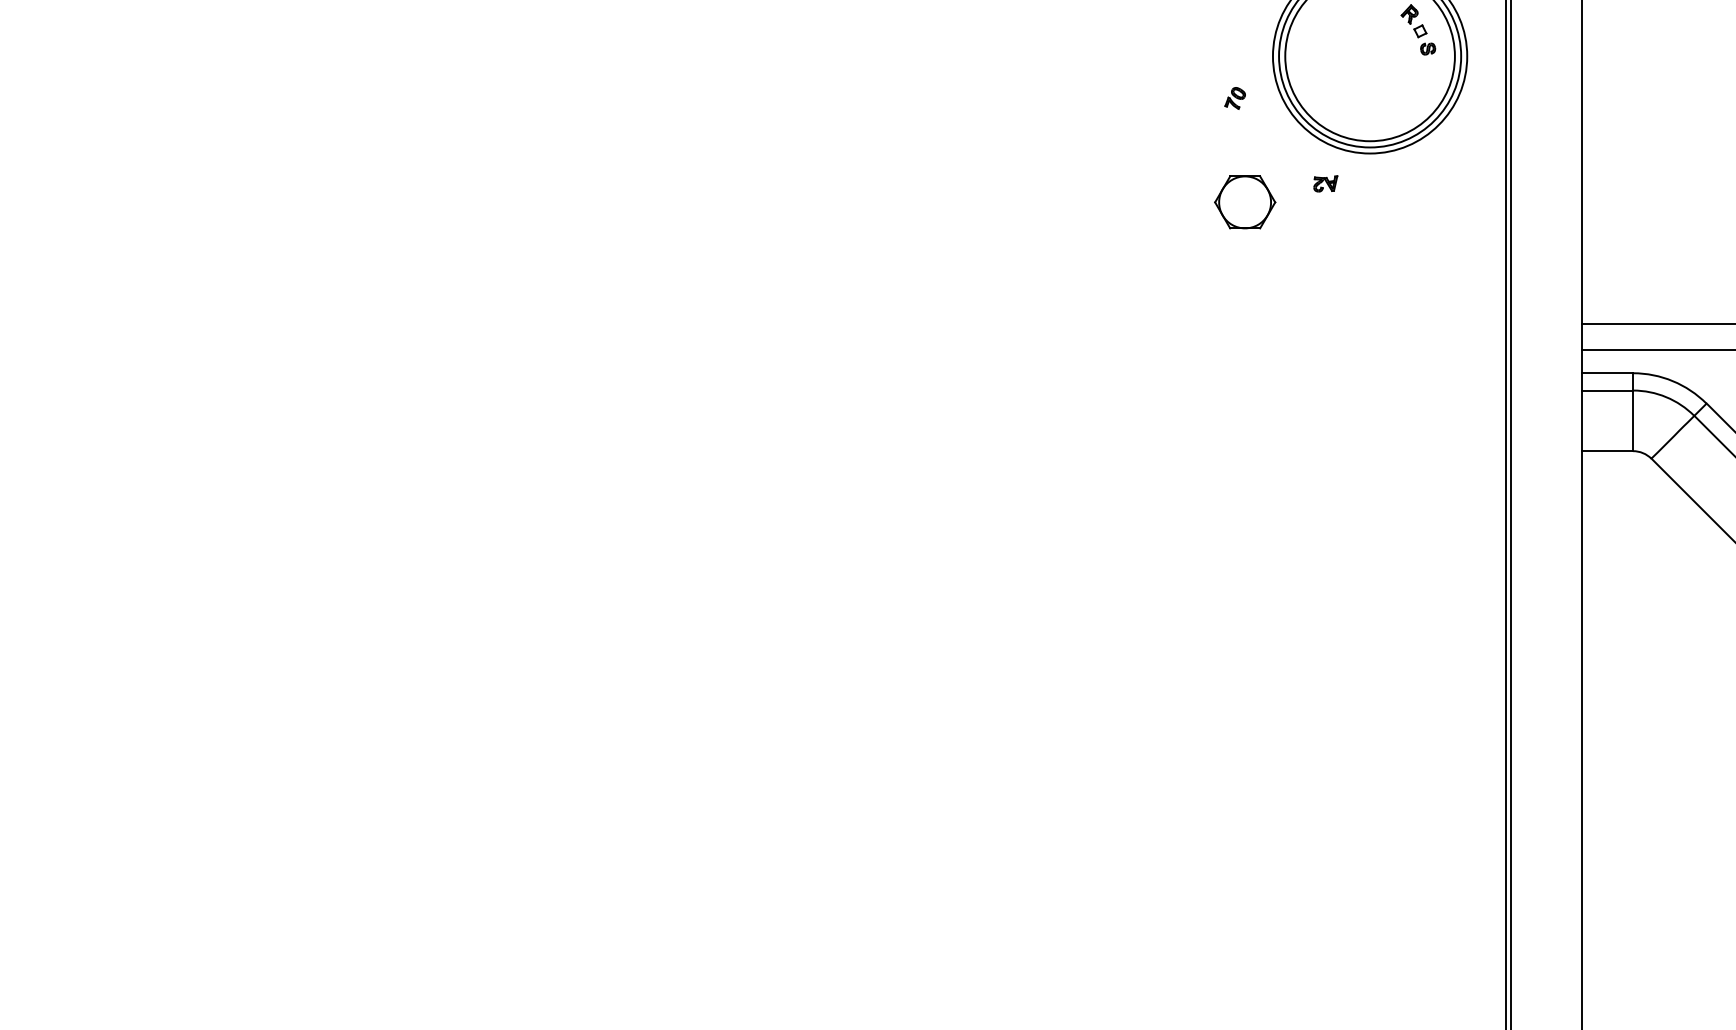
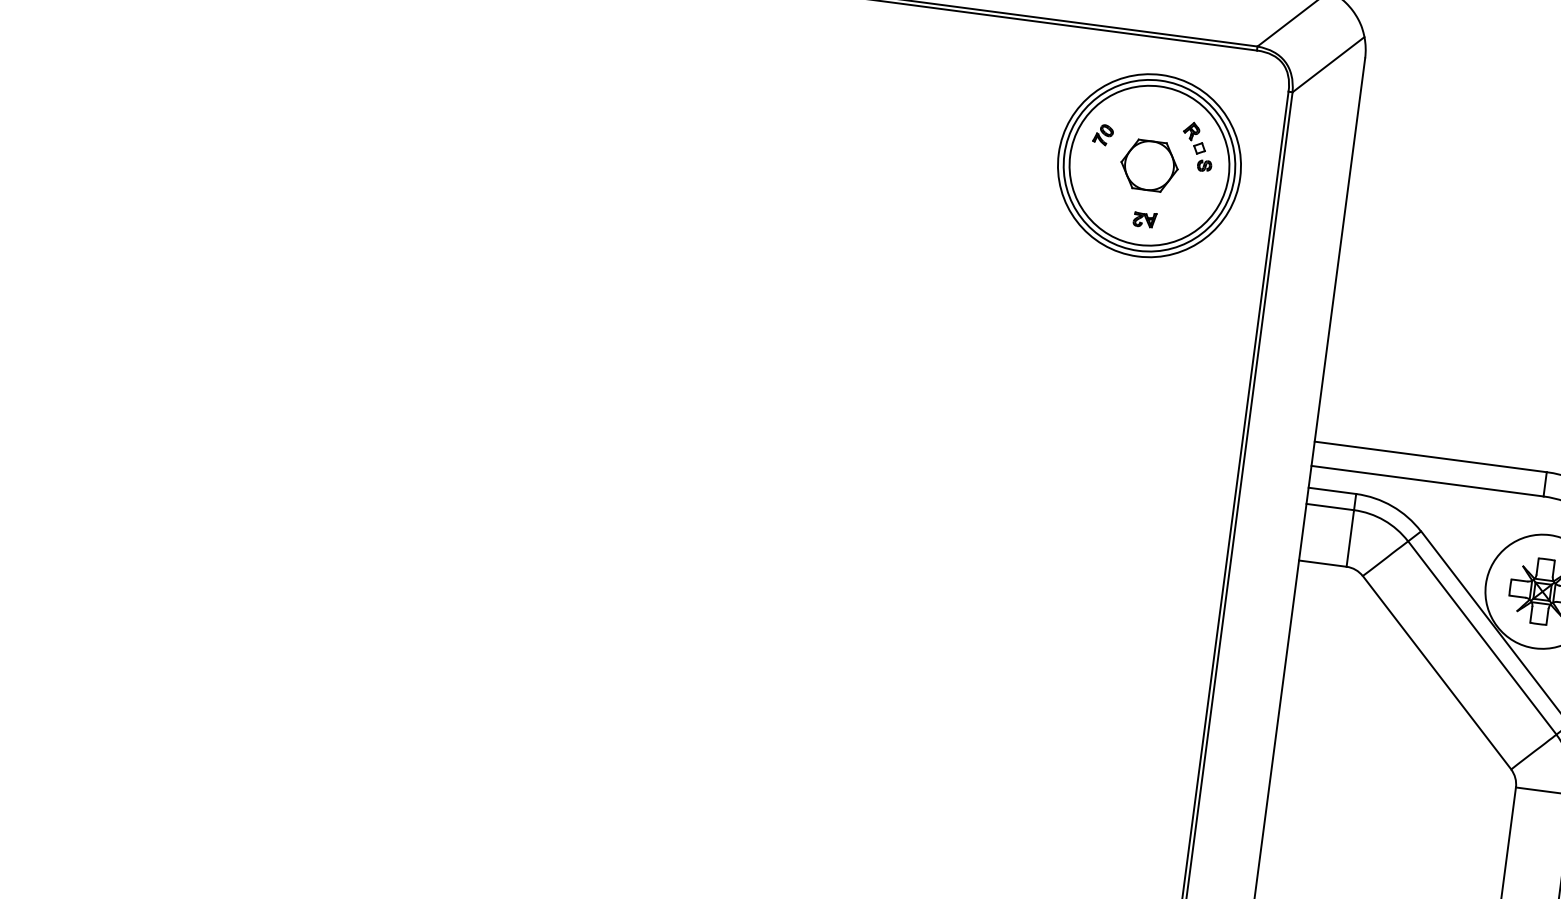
part: (1234, 98) -> (1102, 134), moved
part: (1325, 183) -> (1144, 219), moved
part: (1245, 202) -> (1149, 165), moved

